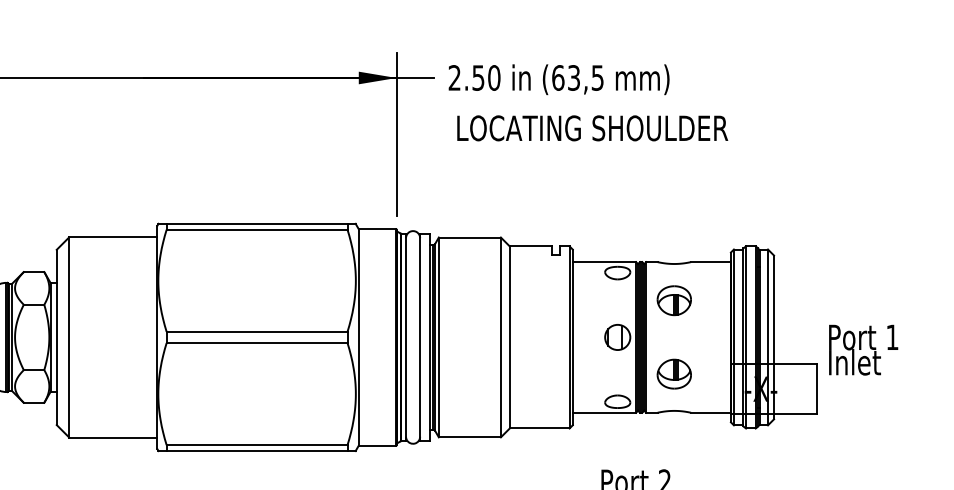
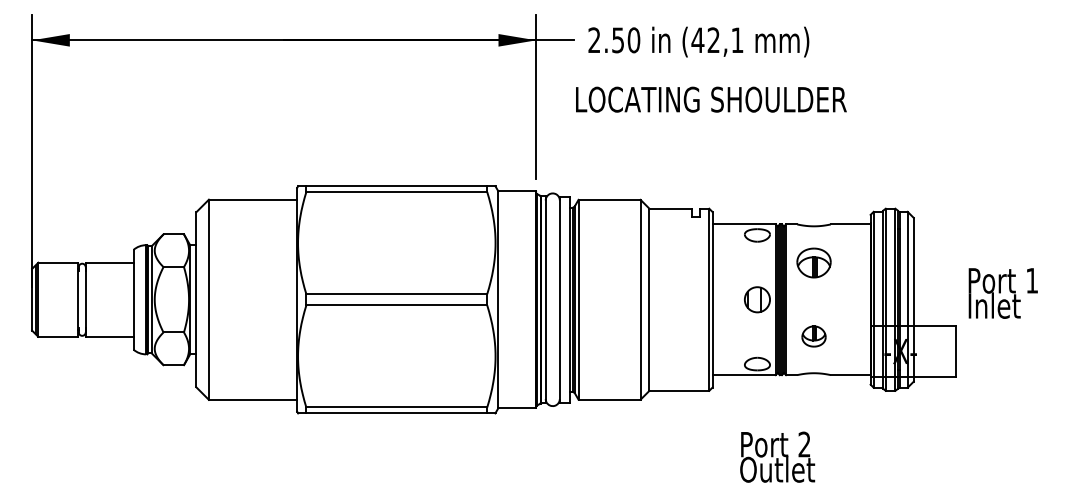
text: (577, 78) -> (717, 40), (63,5 -> (42,1
text: (592, 128) -> (711, 99), moved
text: (862, 350) -> (1002, 293), moved
part: (673, 374) -> (813, 336), size x0.7

